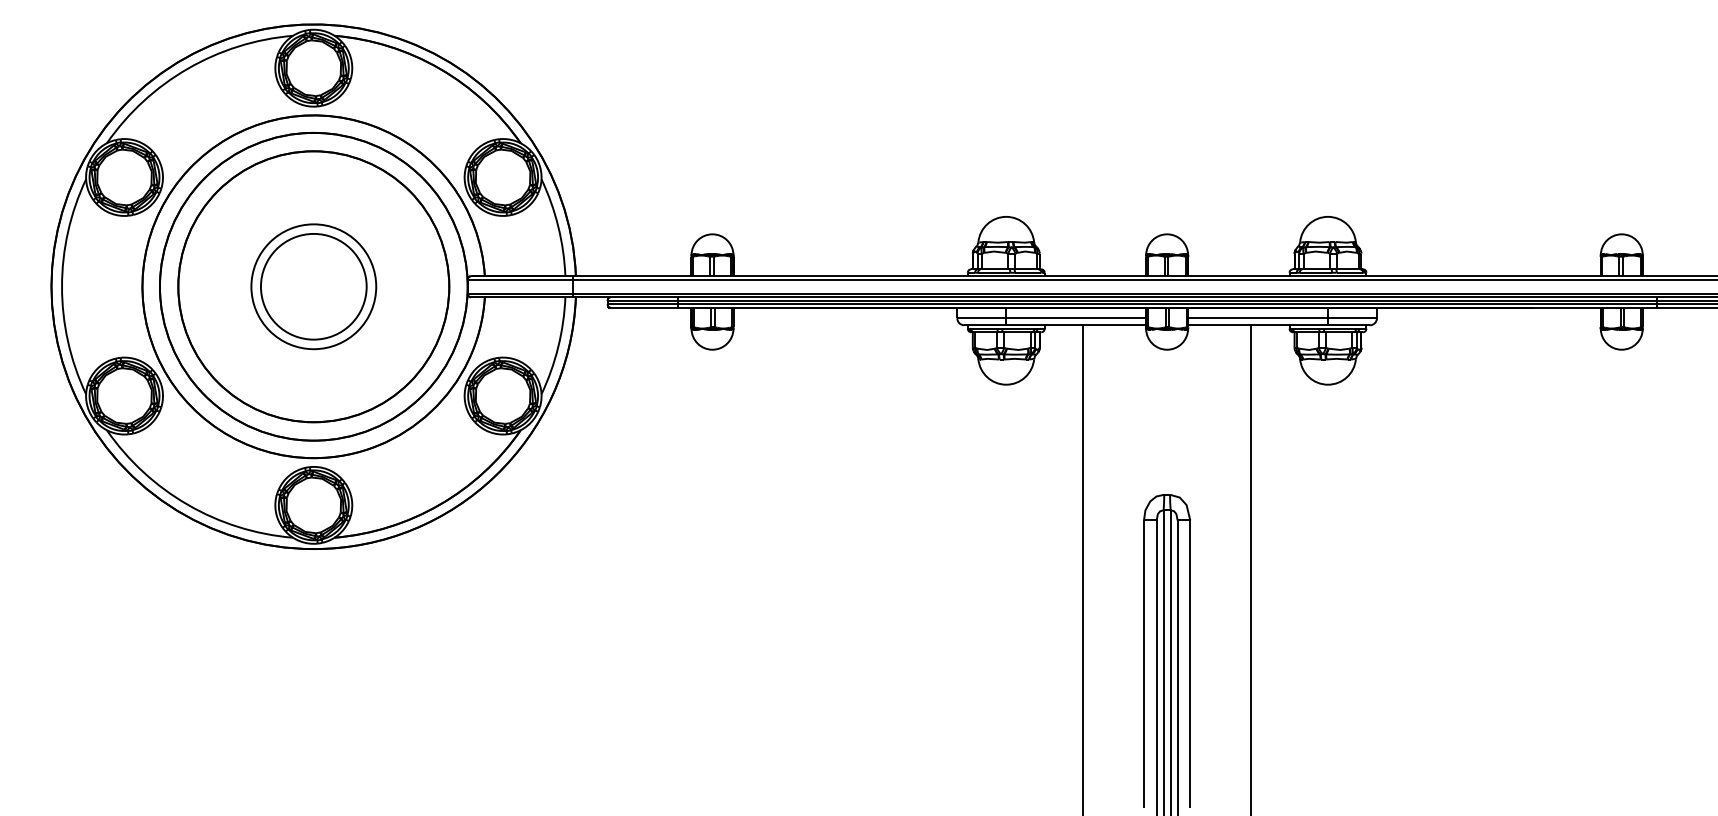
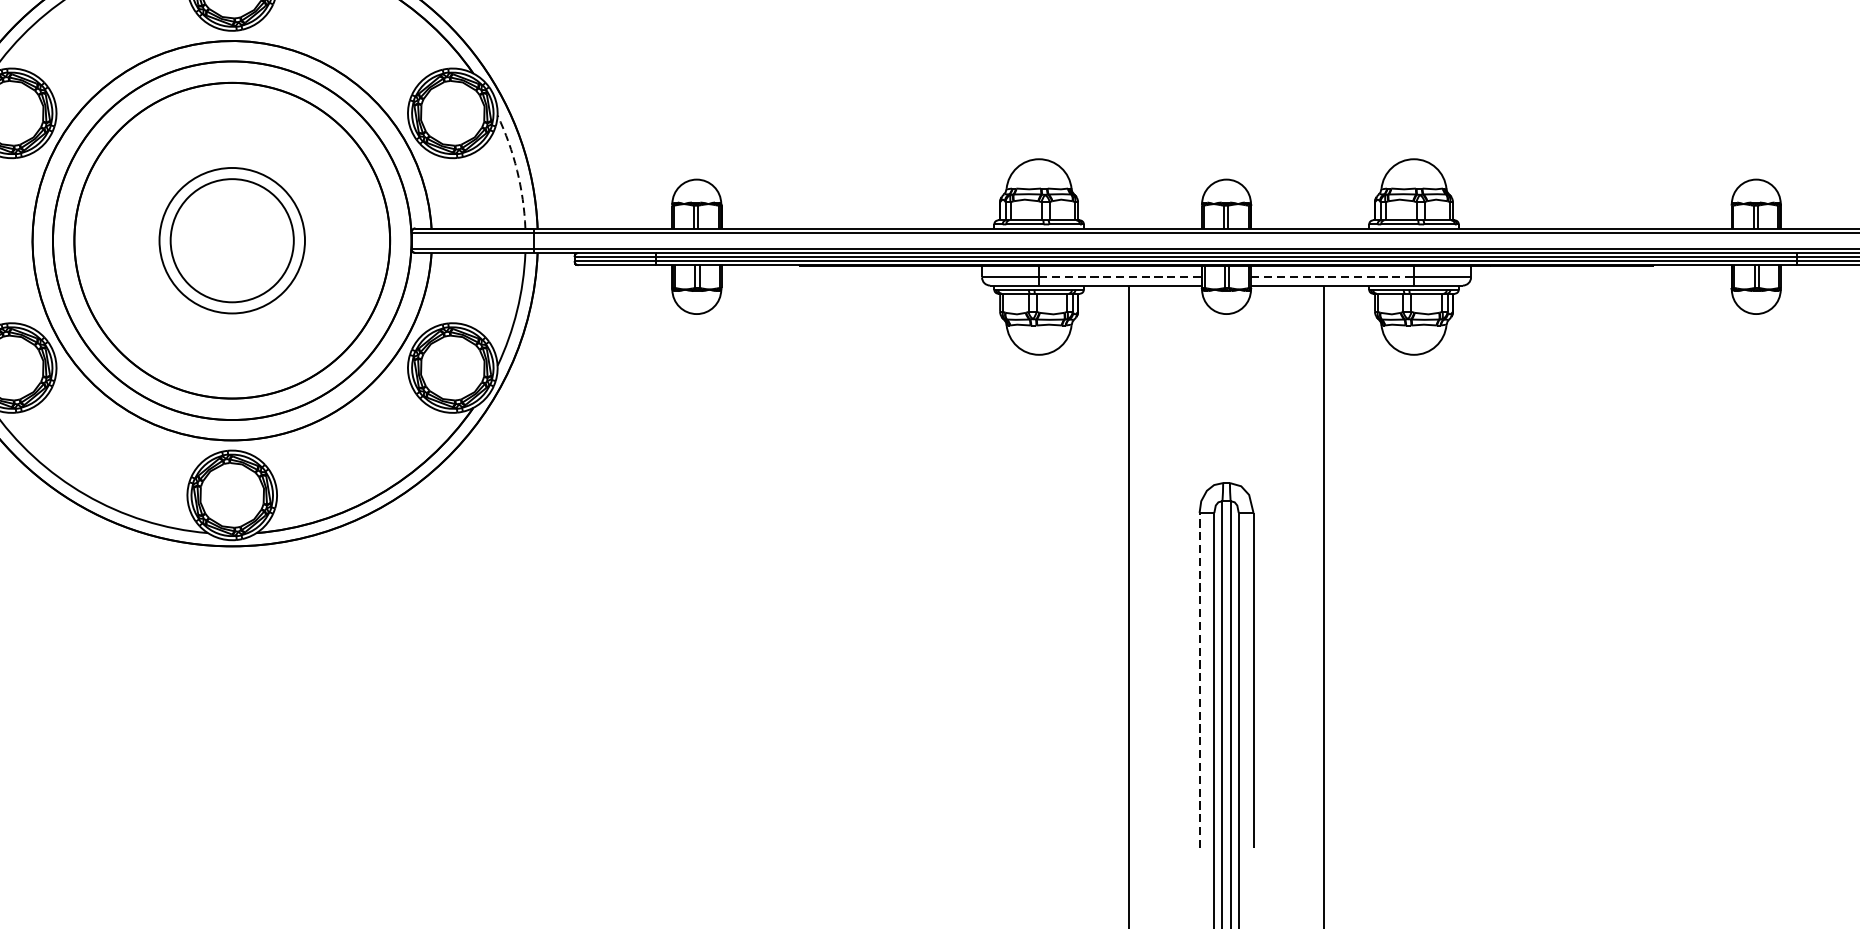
line: (558, 226) -> (517, 170), solid -> dashed
line: (1076, 318) -> (1120, 277), solid -> dashed
line: (1258, 318) -> (1332, 277), solid -> dashed
line: (1143, 664) -> (1198, 680), solid -> dashed

